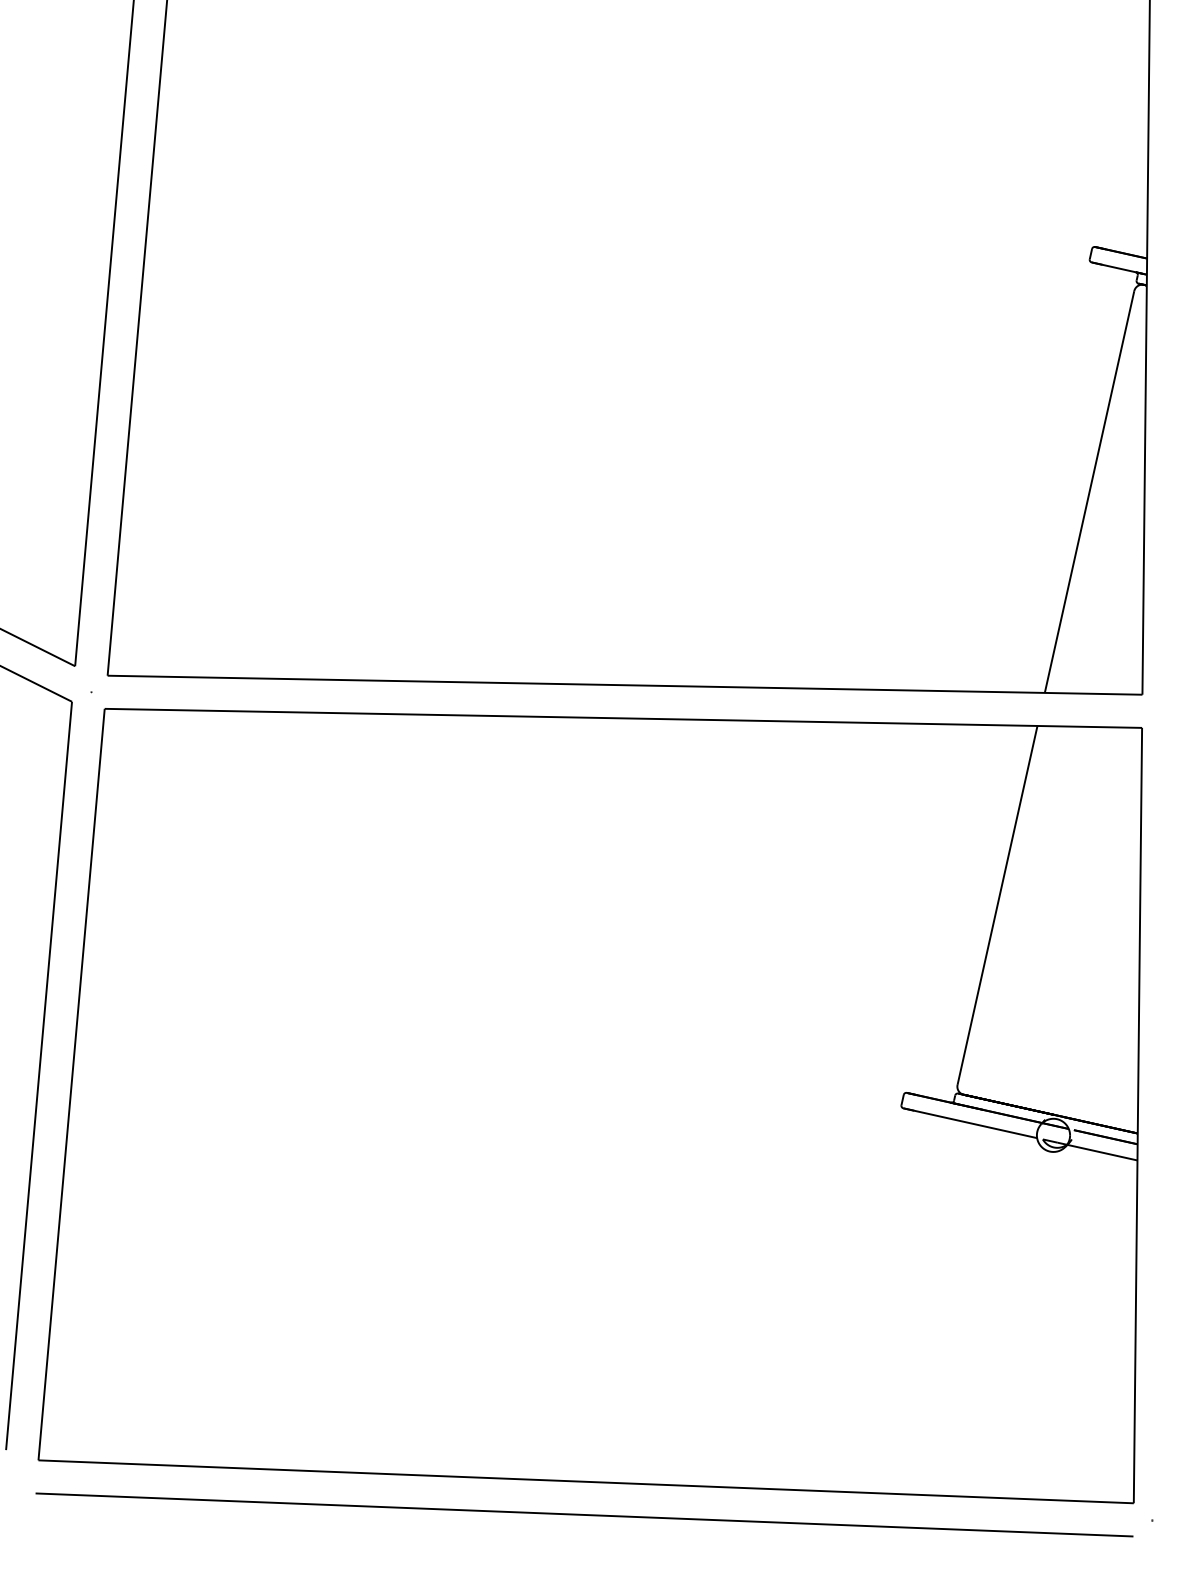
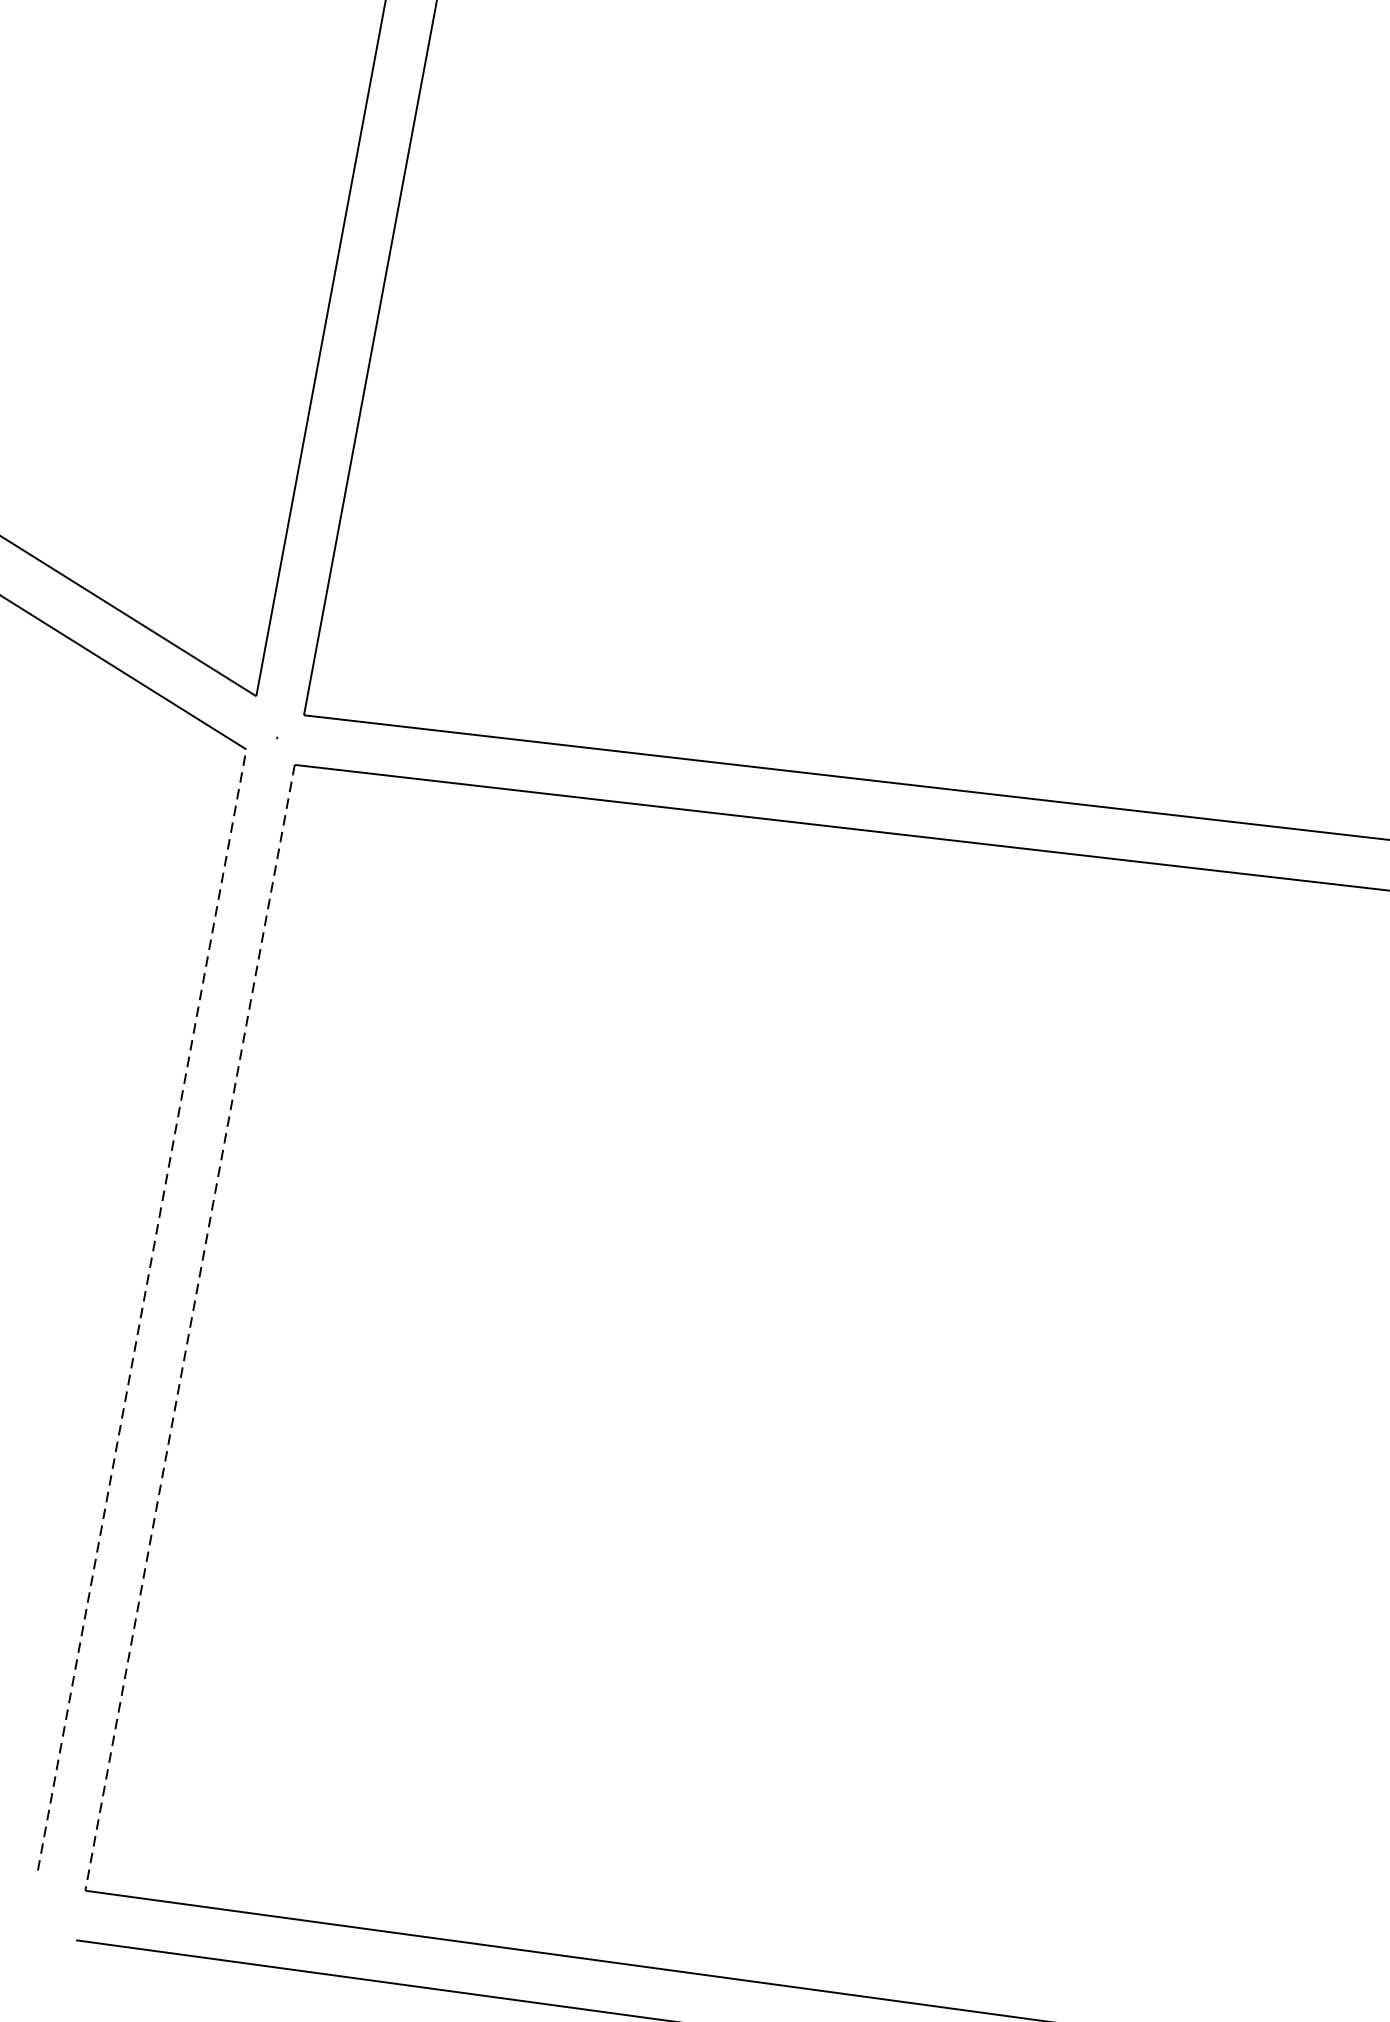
line: (39, 1075) -> (142, 1309), solid -> dashed
line: (71, 1085) -> (189, 1329), solid -> dashed

